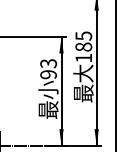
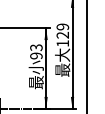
text: (83, 40) -> (62, 30), 185 -> 129

